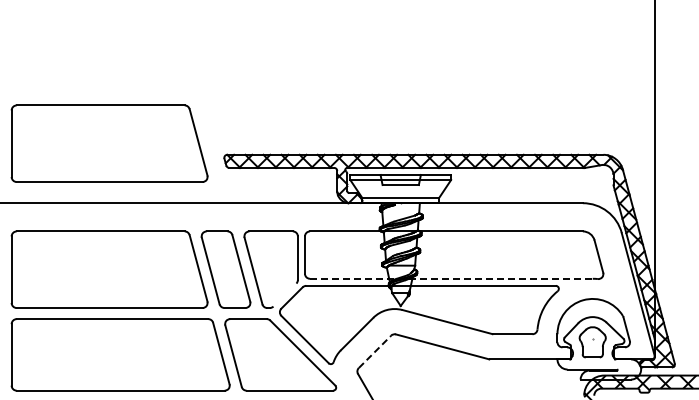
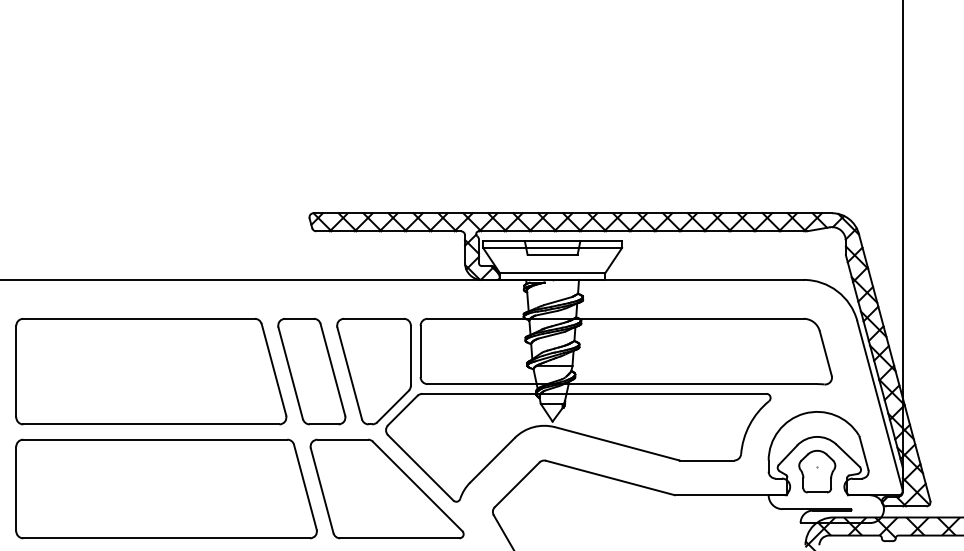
part: (109, 143) -> (151, 197), removed
line: (451, 278) -> (622, 383), dashed -> solid
line: (284, 294) -> (392, 405), added
line: (375, 351) -> (517, 484), dashed -> solid

